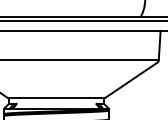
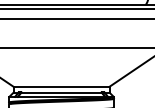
line: (56, 104) -> (61, 92), added

